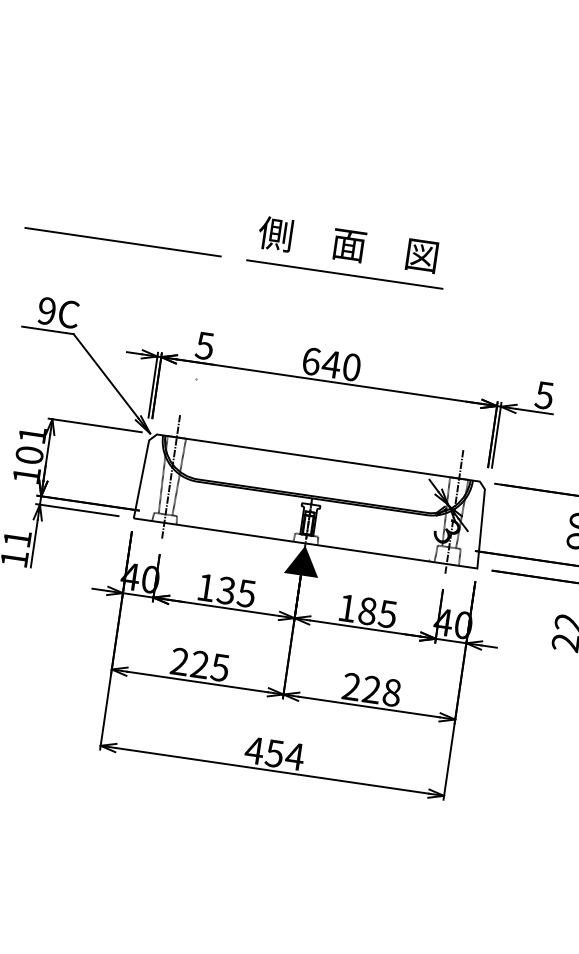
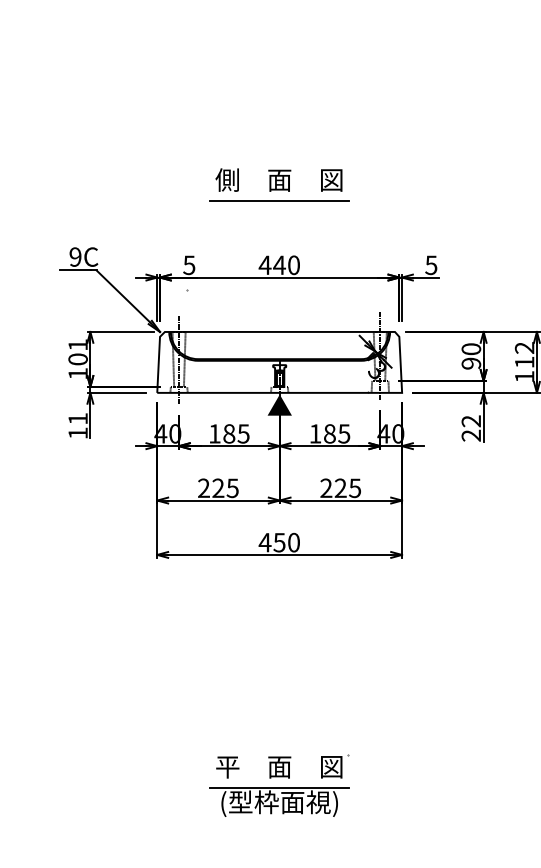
line: (123, 241) -> (121, 200), removed
text: (310, 361) -> (264, 265), 640 -> 440
text: (226, 590) -> (229, 433), 135 -> 185
text: (392, 691) -> (355, 487), 228 -> 225
text: (294, 756) -> (293, 542), 454 -> 450

